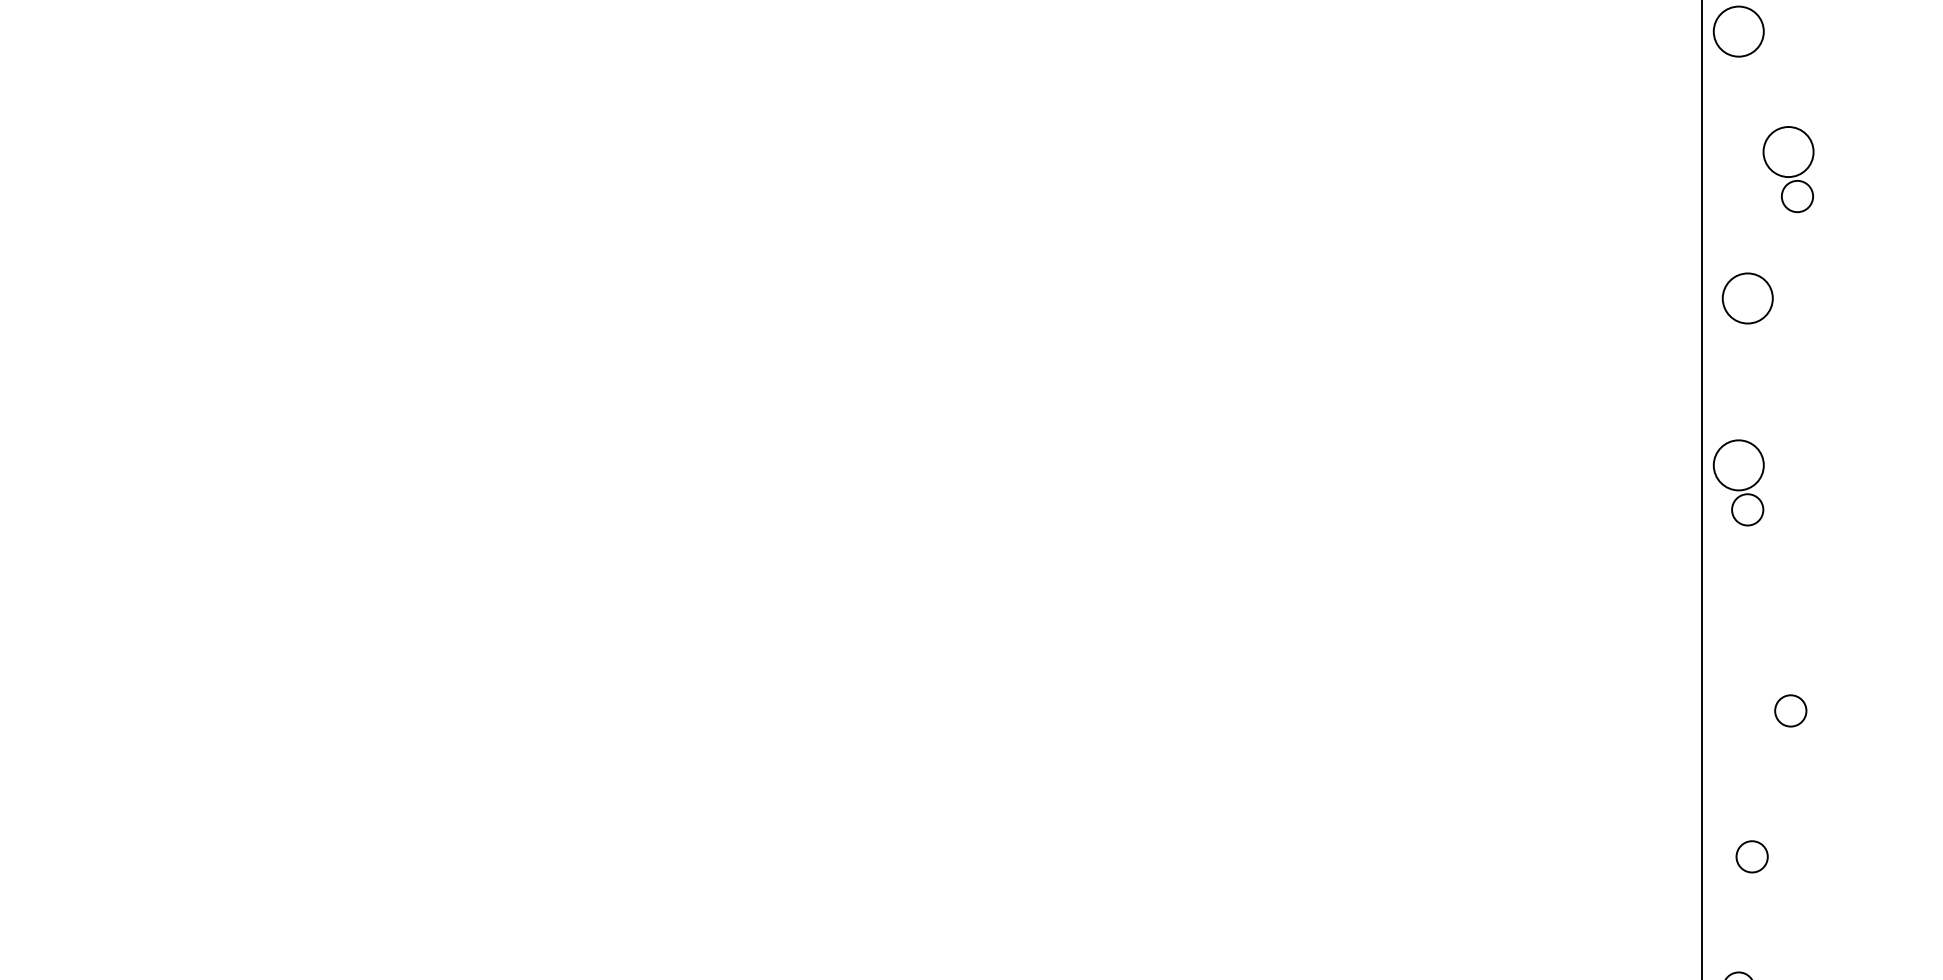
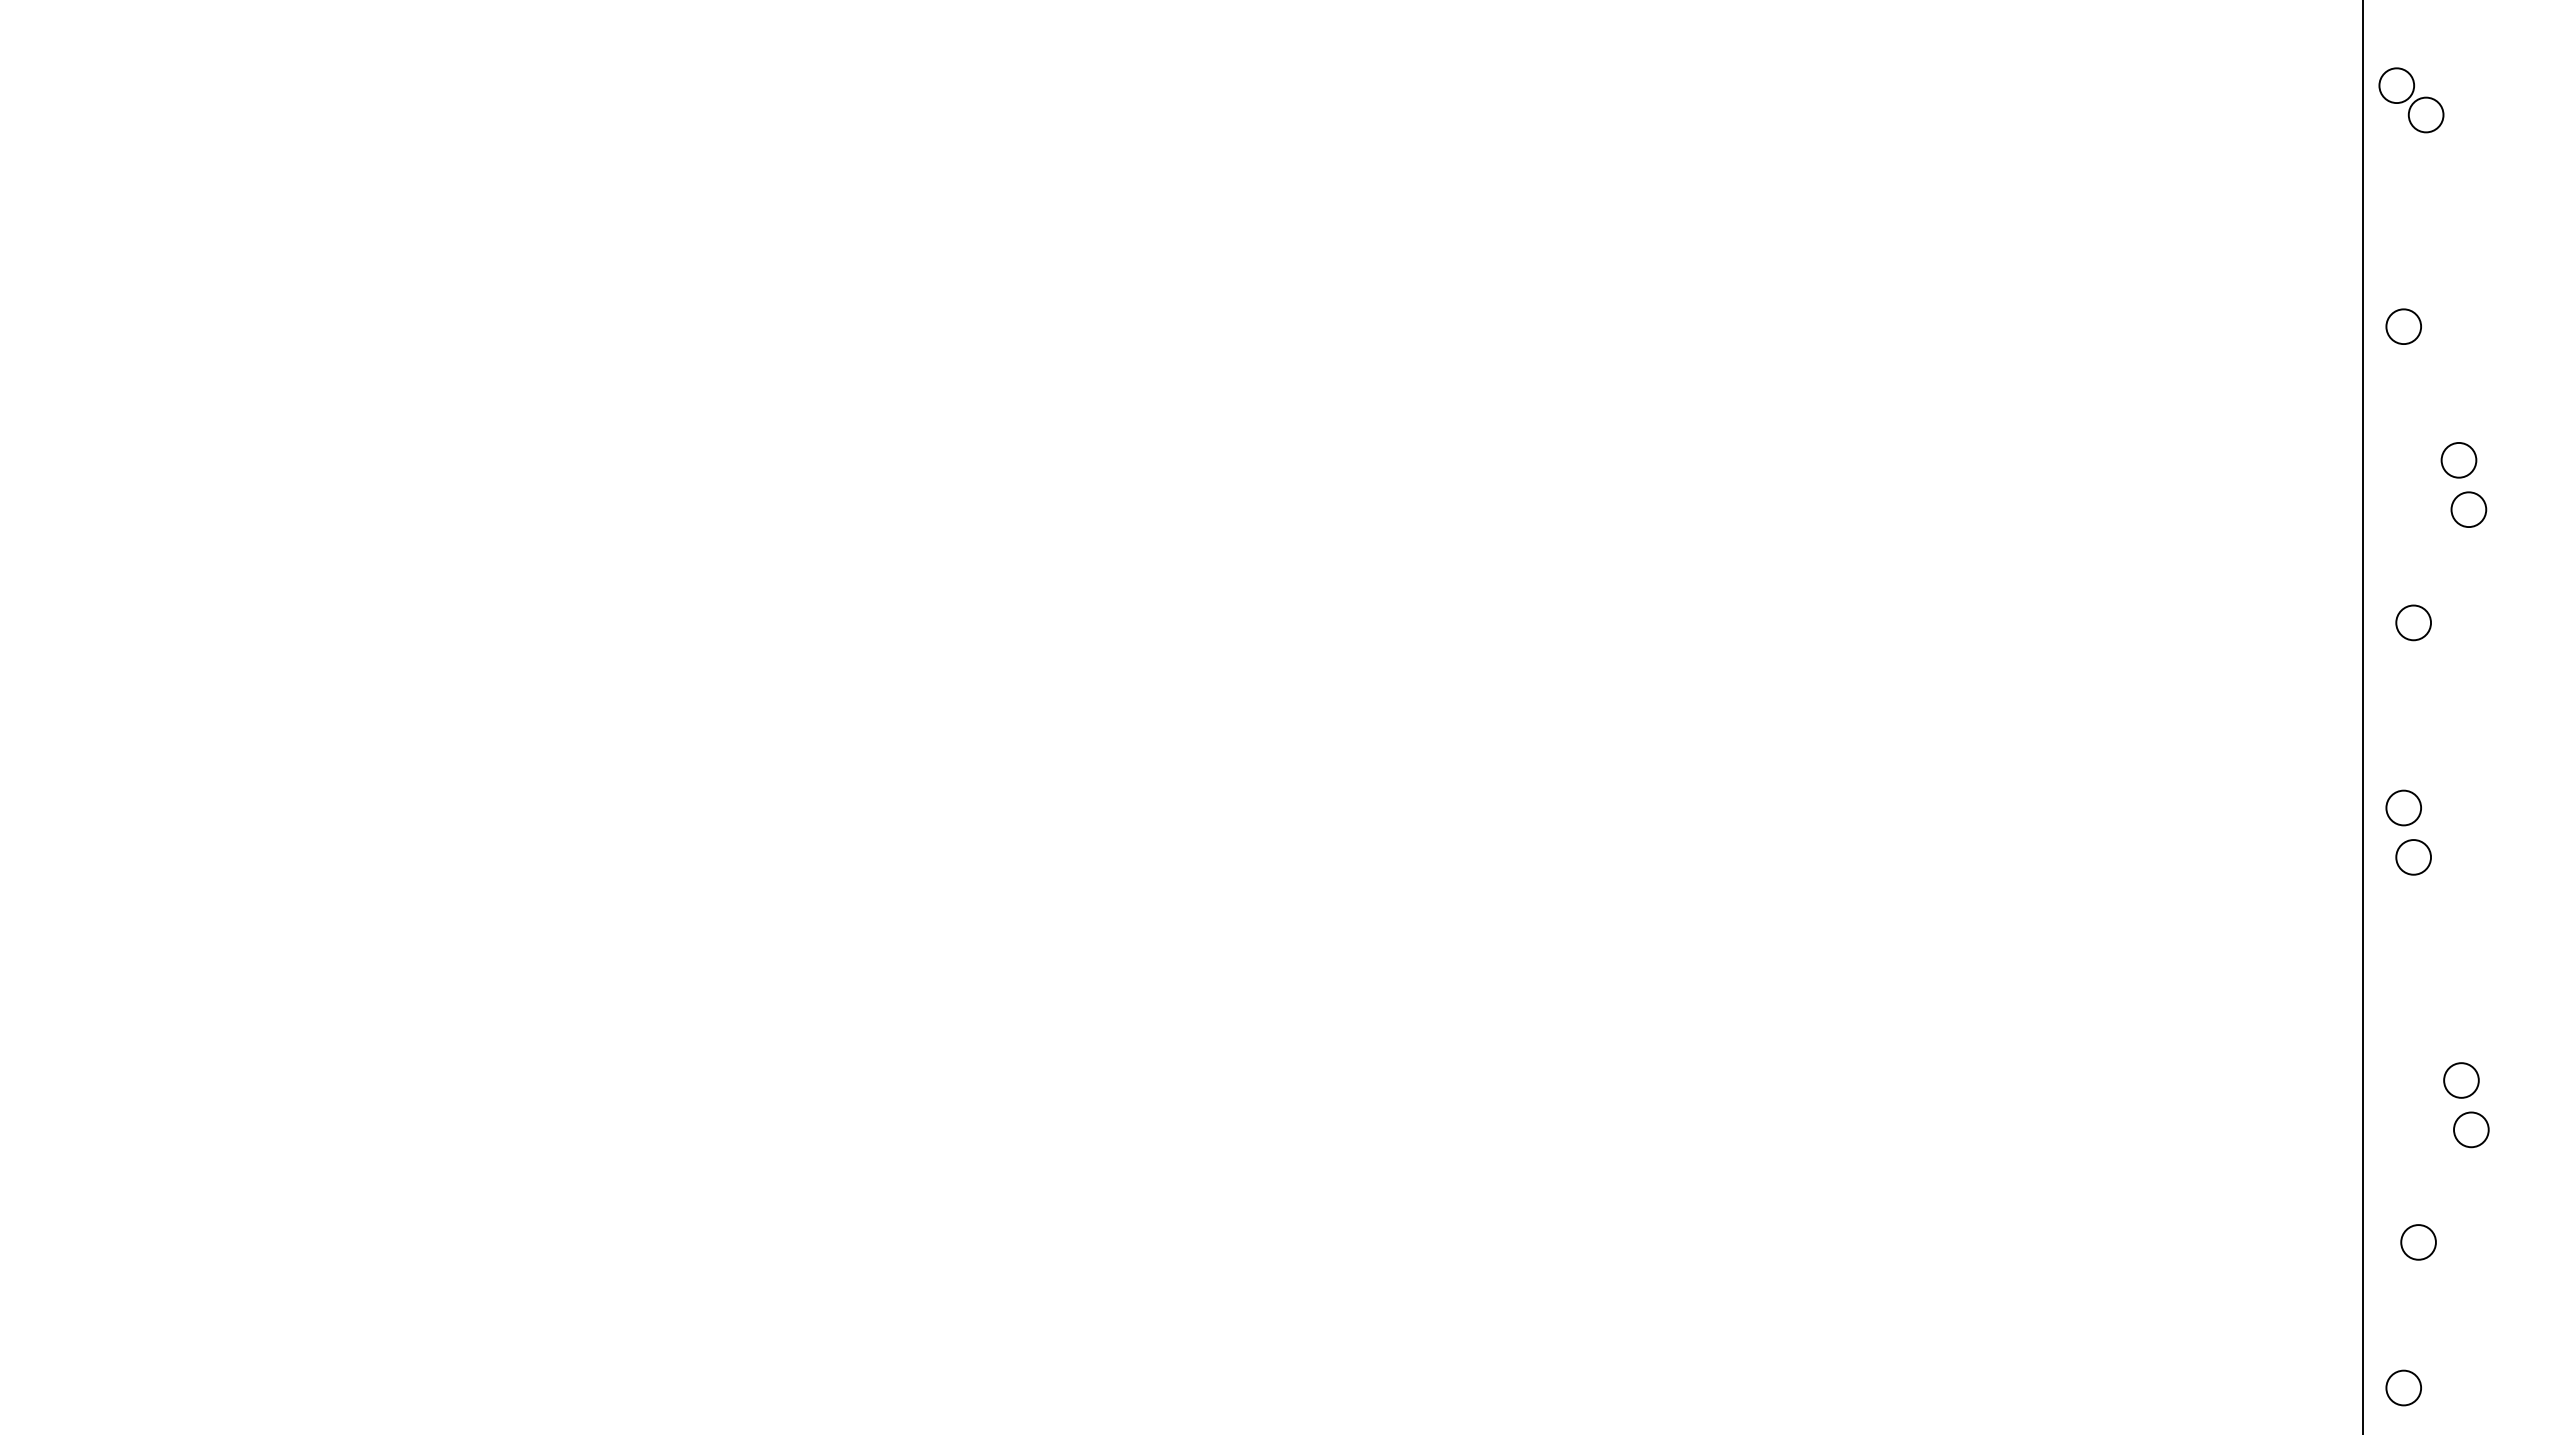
circle: (1738, 31) -> (2403, 326), size x0.62
circle: (1788, 151) -> (2458, 459), size x0.62
circle: (1747, 298) -> (2413, 622), size x0.62
circle: (1738, 464) -> (2403, 807), size x0.62
circle: (1799, 755) -> (2471, 1129), added

